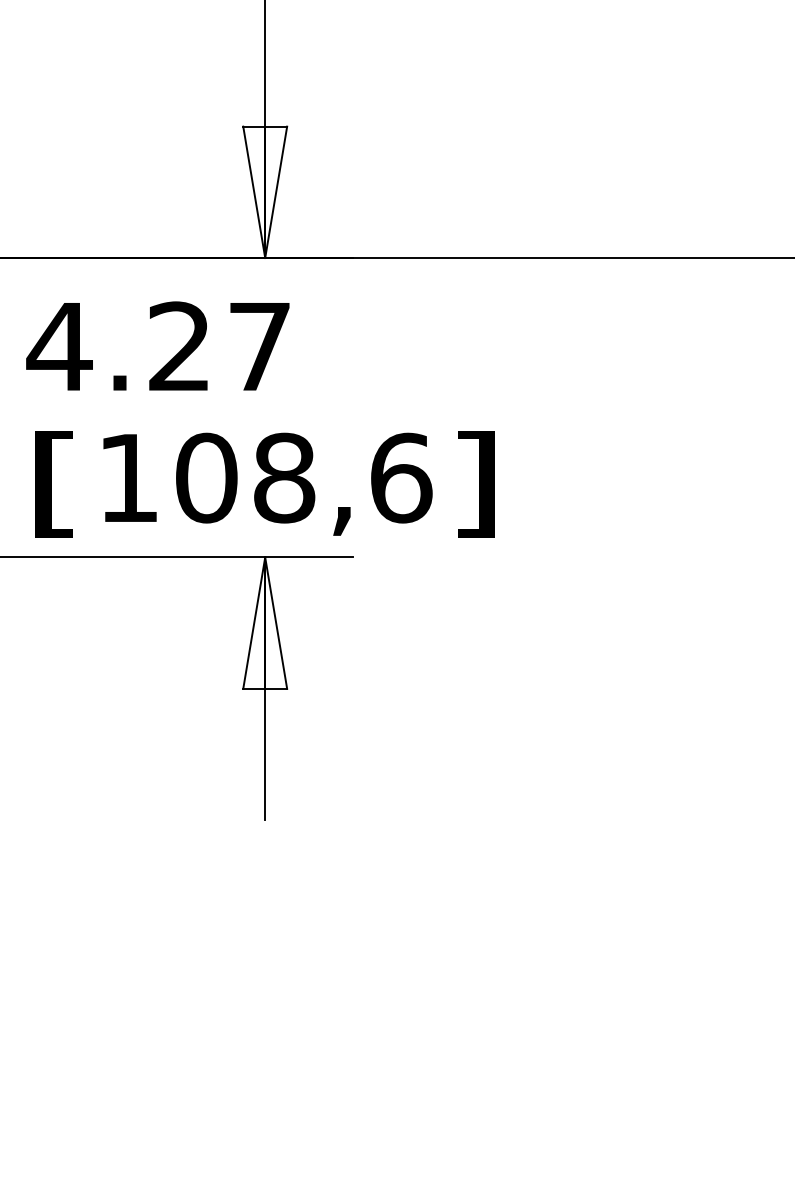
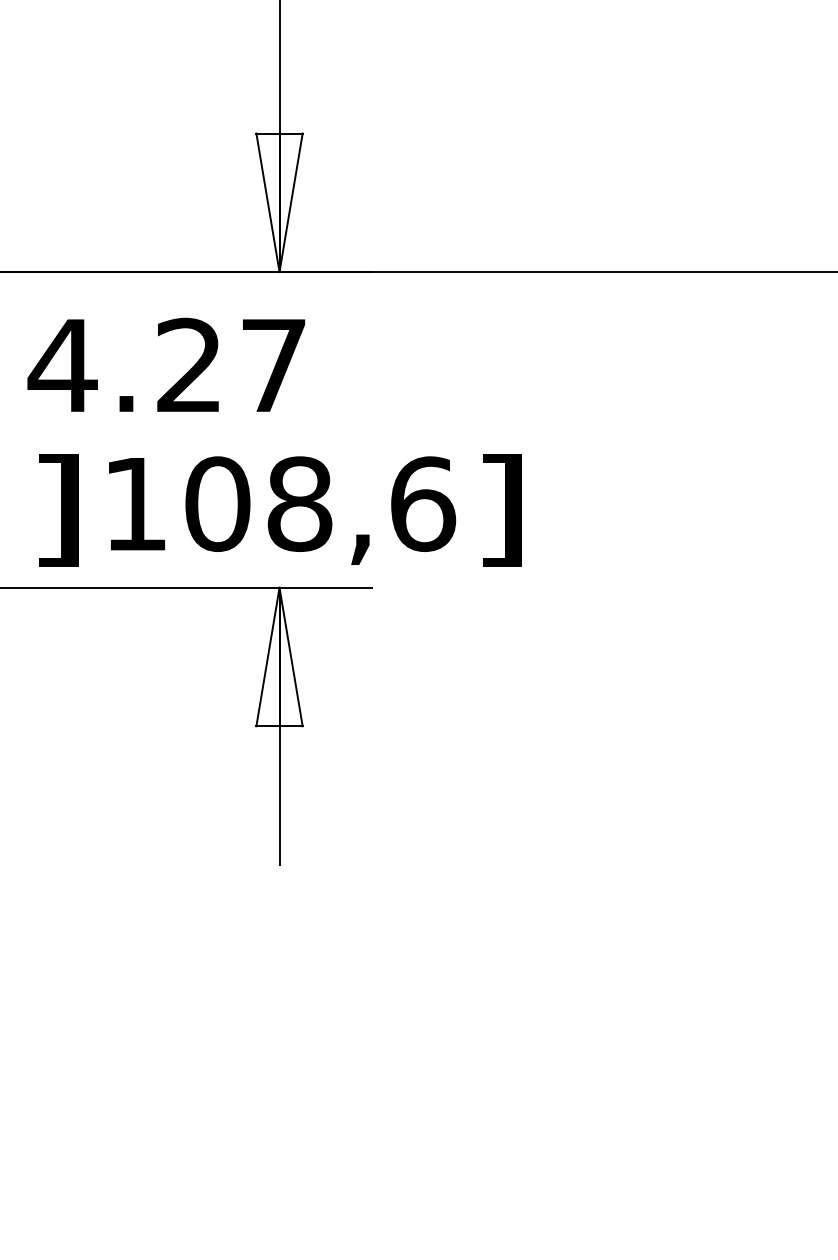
text: (54, 484) -> (57, 510), [ -> ]

